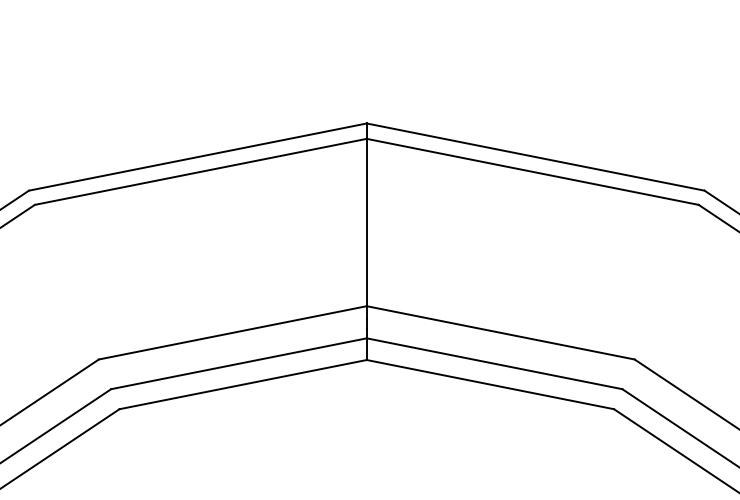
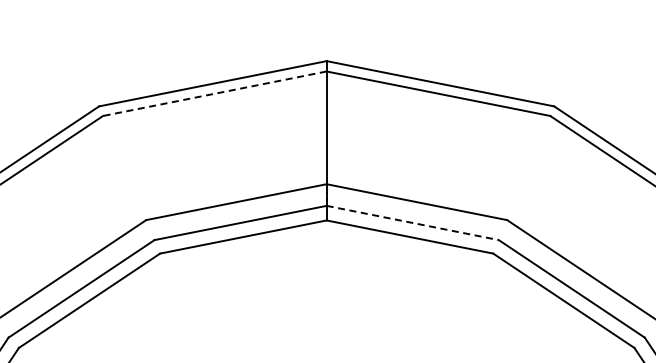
line: (200, 171) -> (214, 93), solid -> dashed
line: (494, 363) -> (412, 222), solid -> dashed

